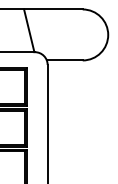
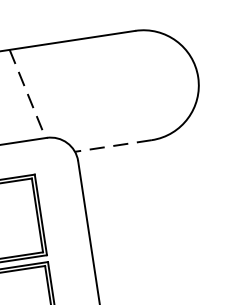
line: (29, 30) -> (28, 93), solid -> dashed
line: (64, 60) -> (112, 146), solid -> dashed

